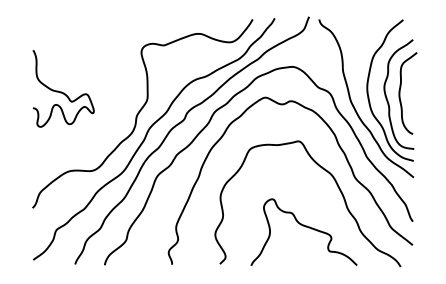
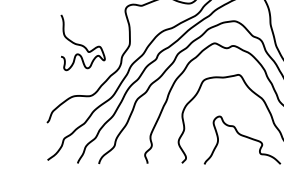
curve: (61, 91) -> (81, 44), moved

